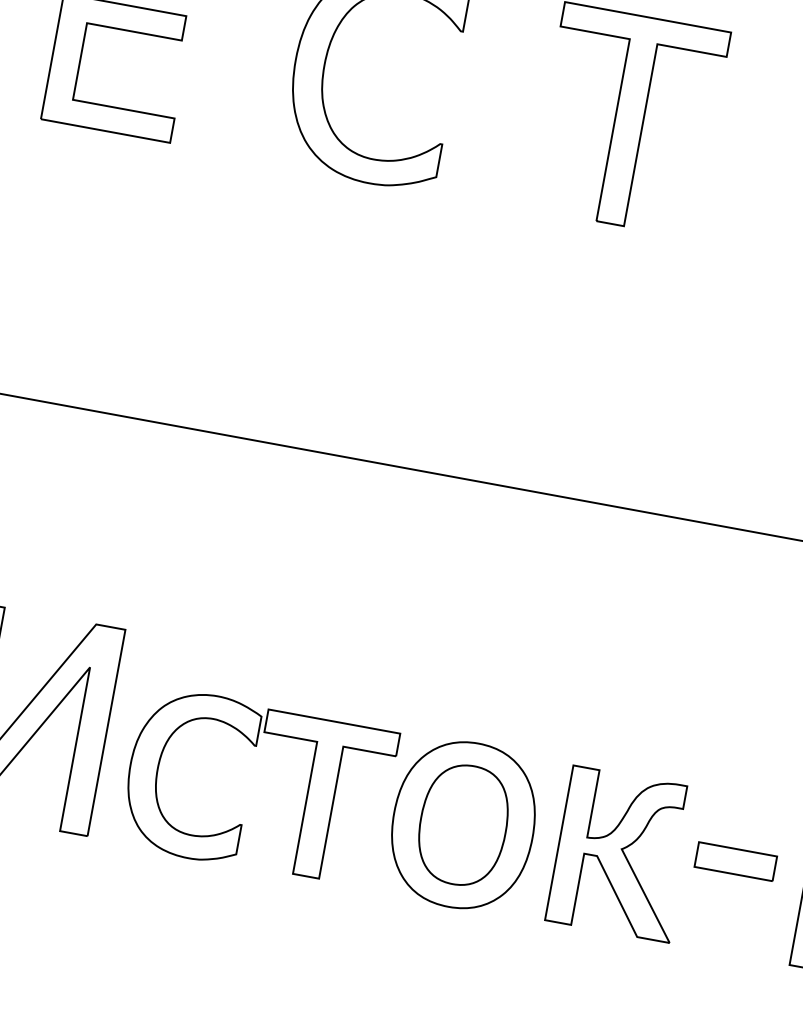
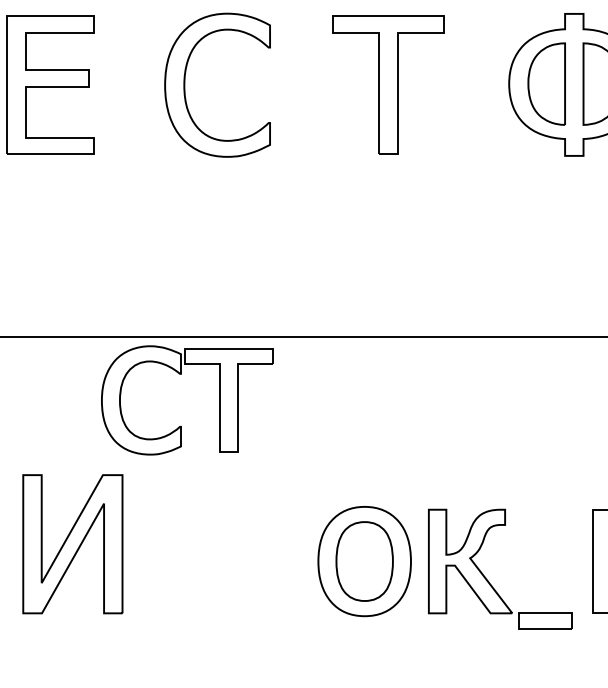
part: (256, 747) -> (181, 374), moved
part: (735, 861) -> (545, 620), moved

